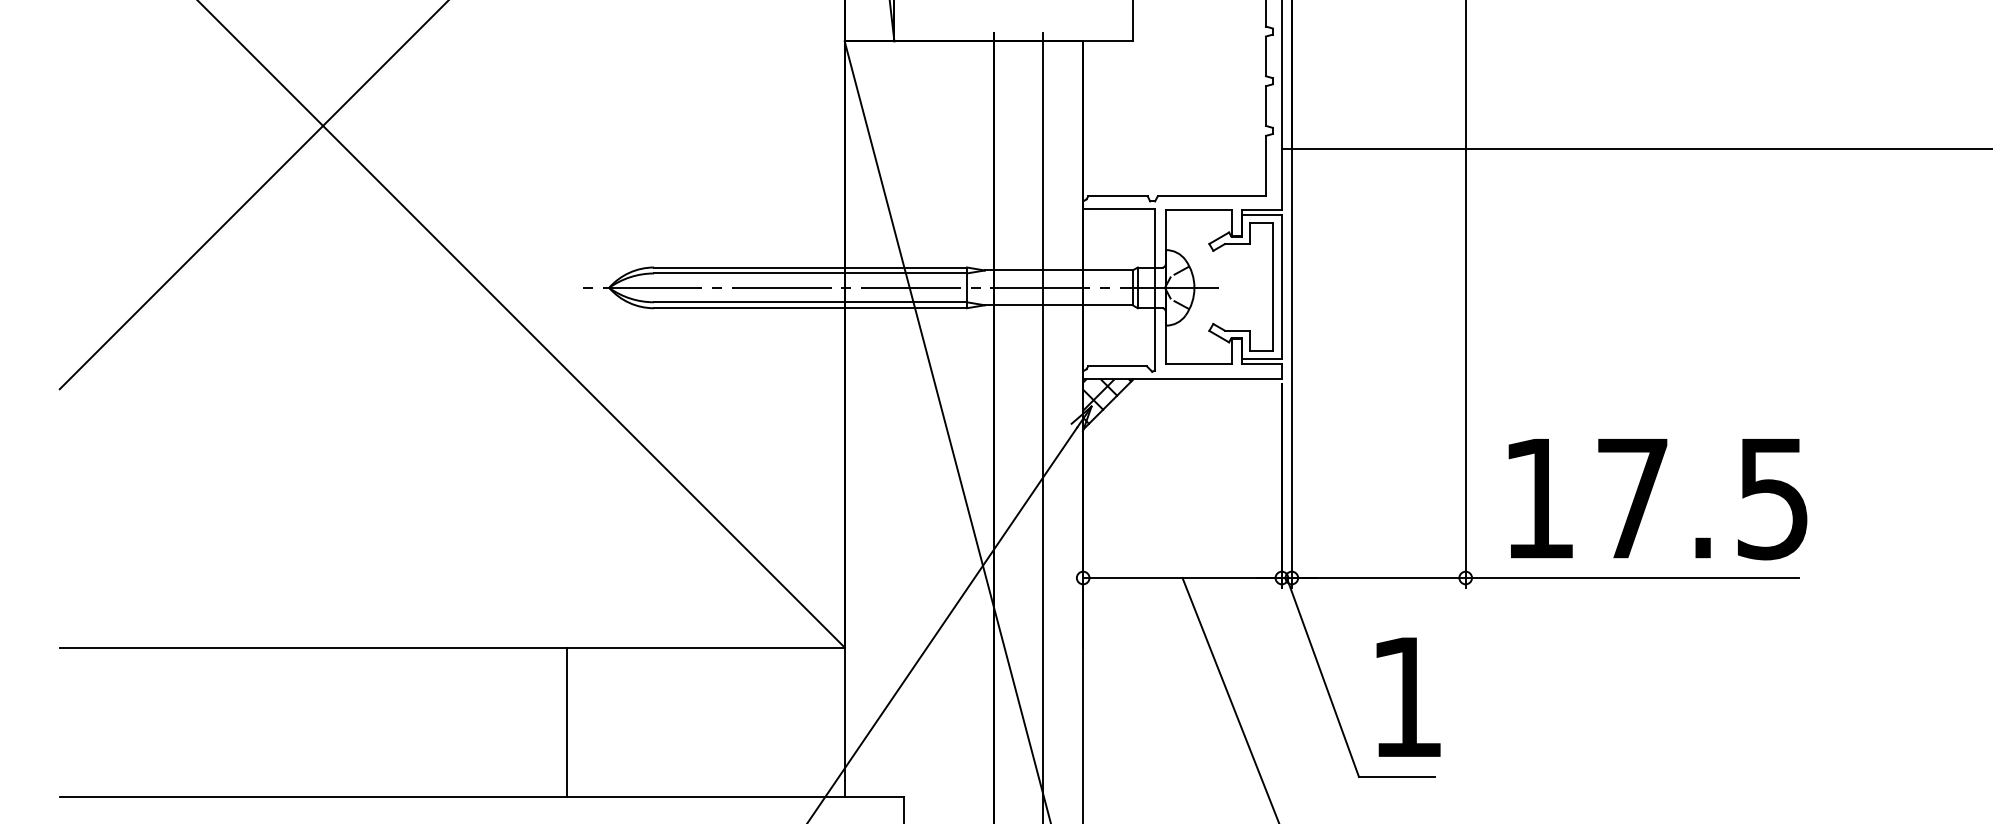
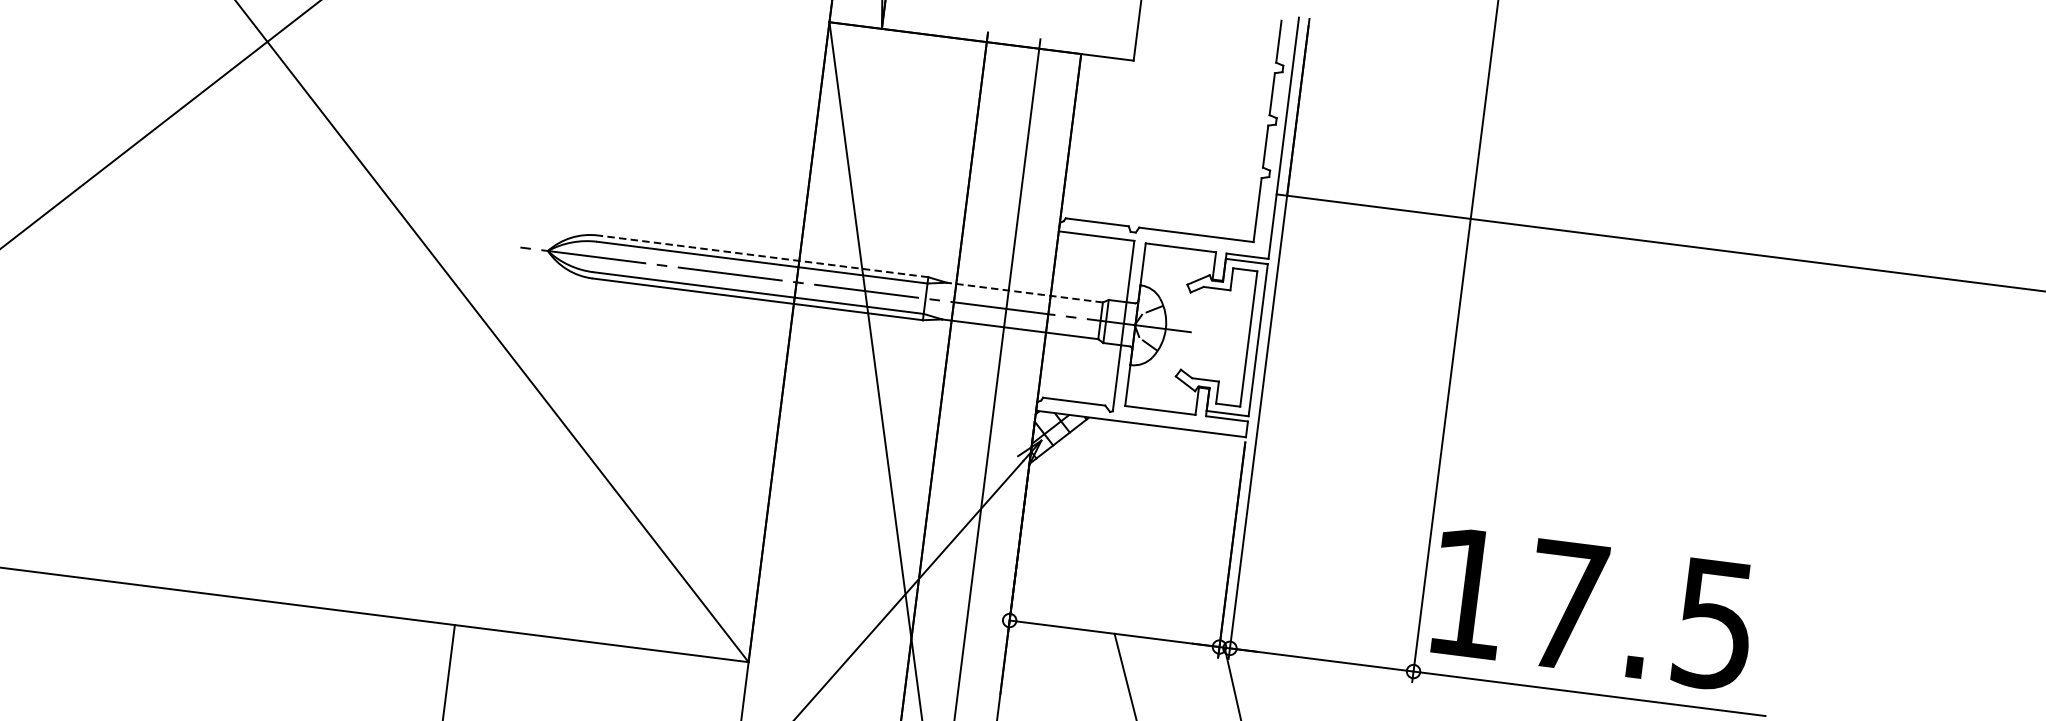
line: (809, 267) -> (762, 256), solid -> dashed
line: (1058, 270) -> (1024, 292), solid -> dashed
text: (1657, 499) -> (1592, 609), moved

